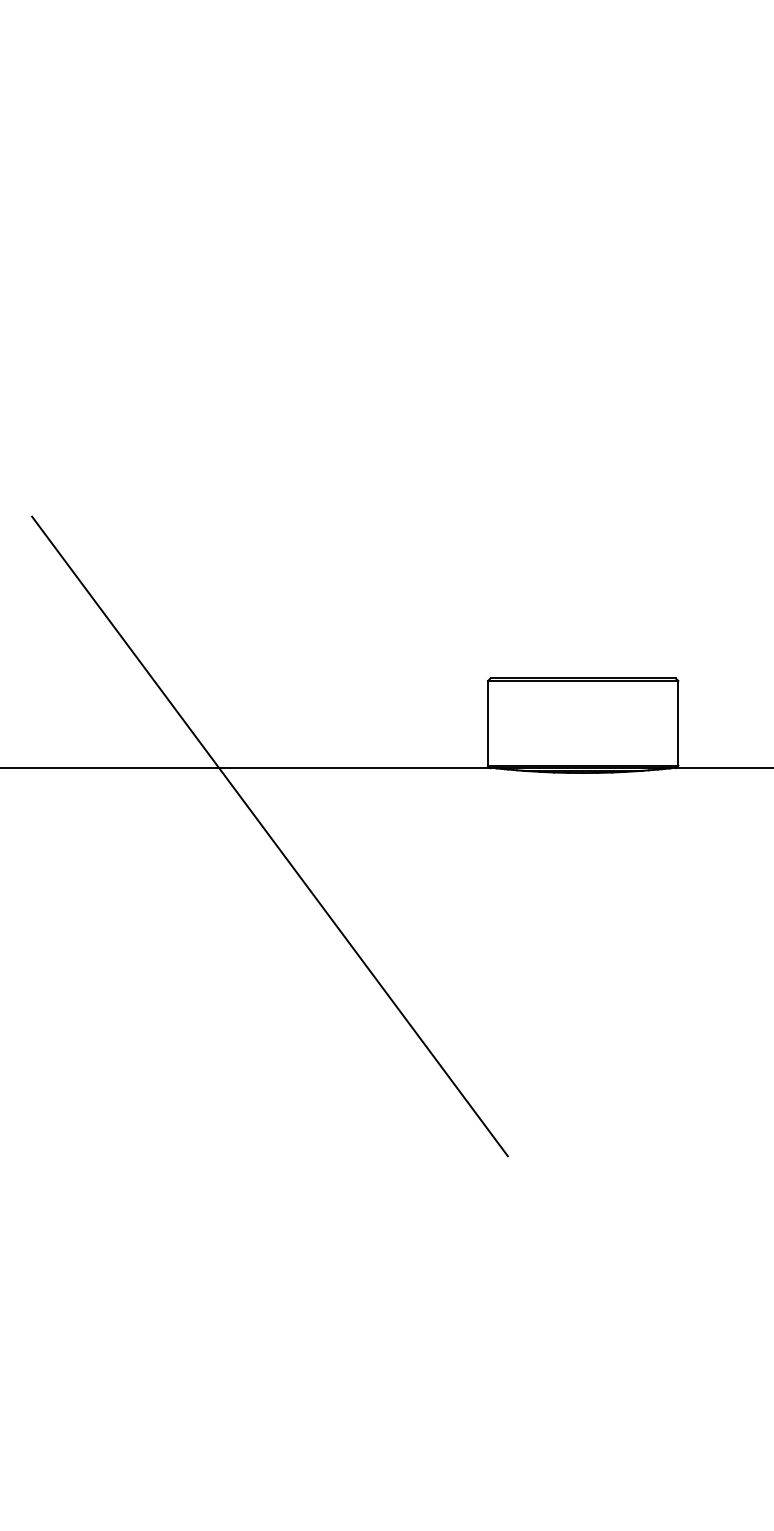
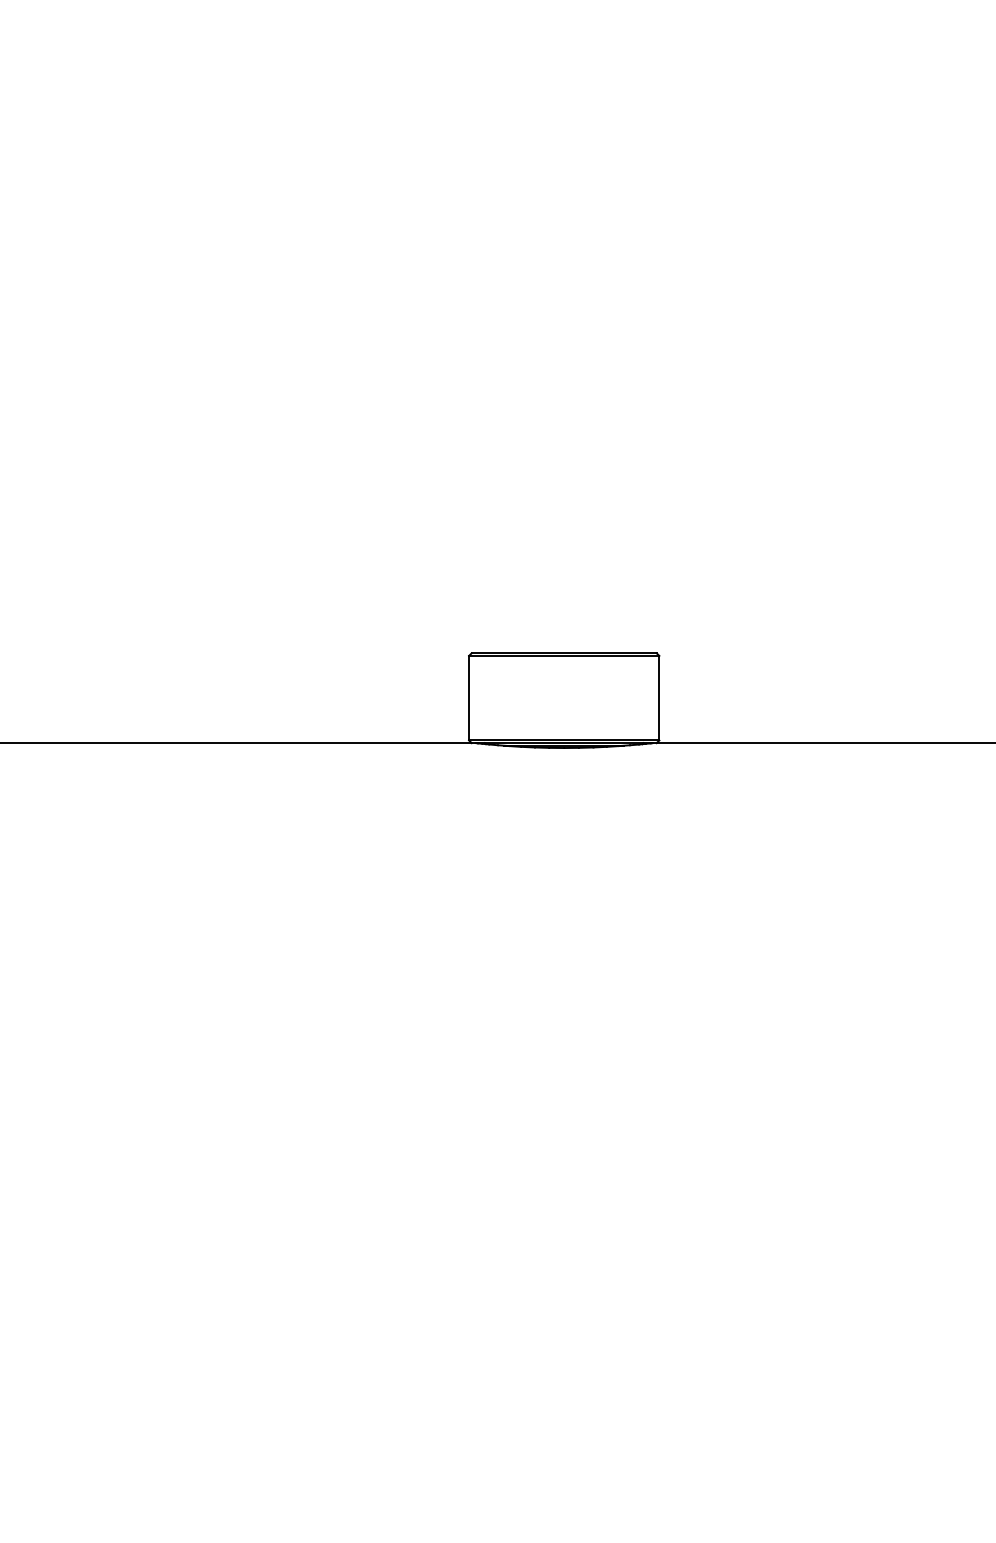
line: (269, 836) -> (250, 811), removed

